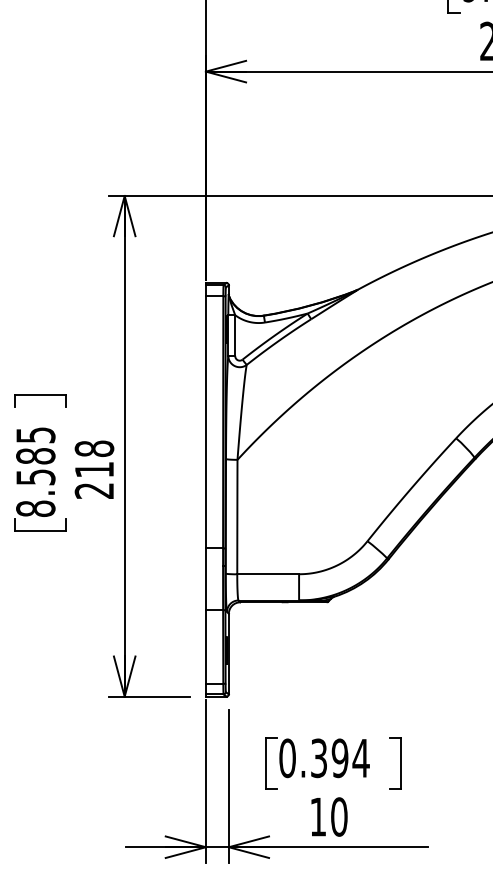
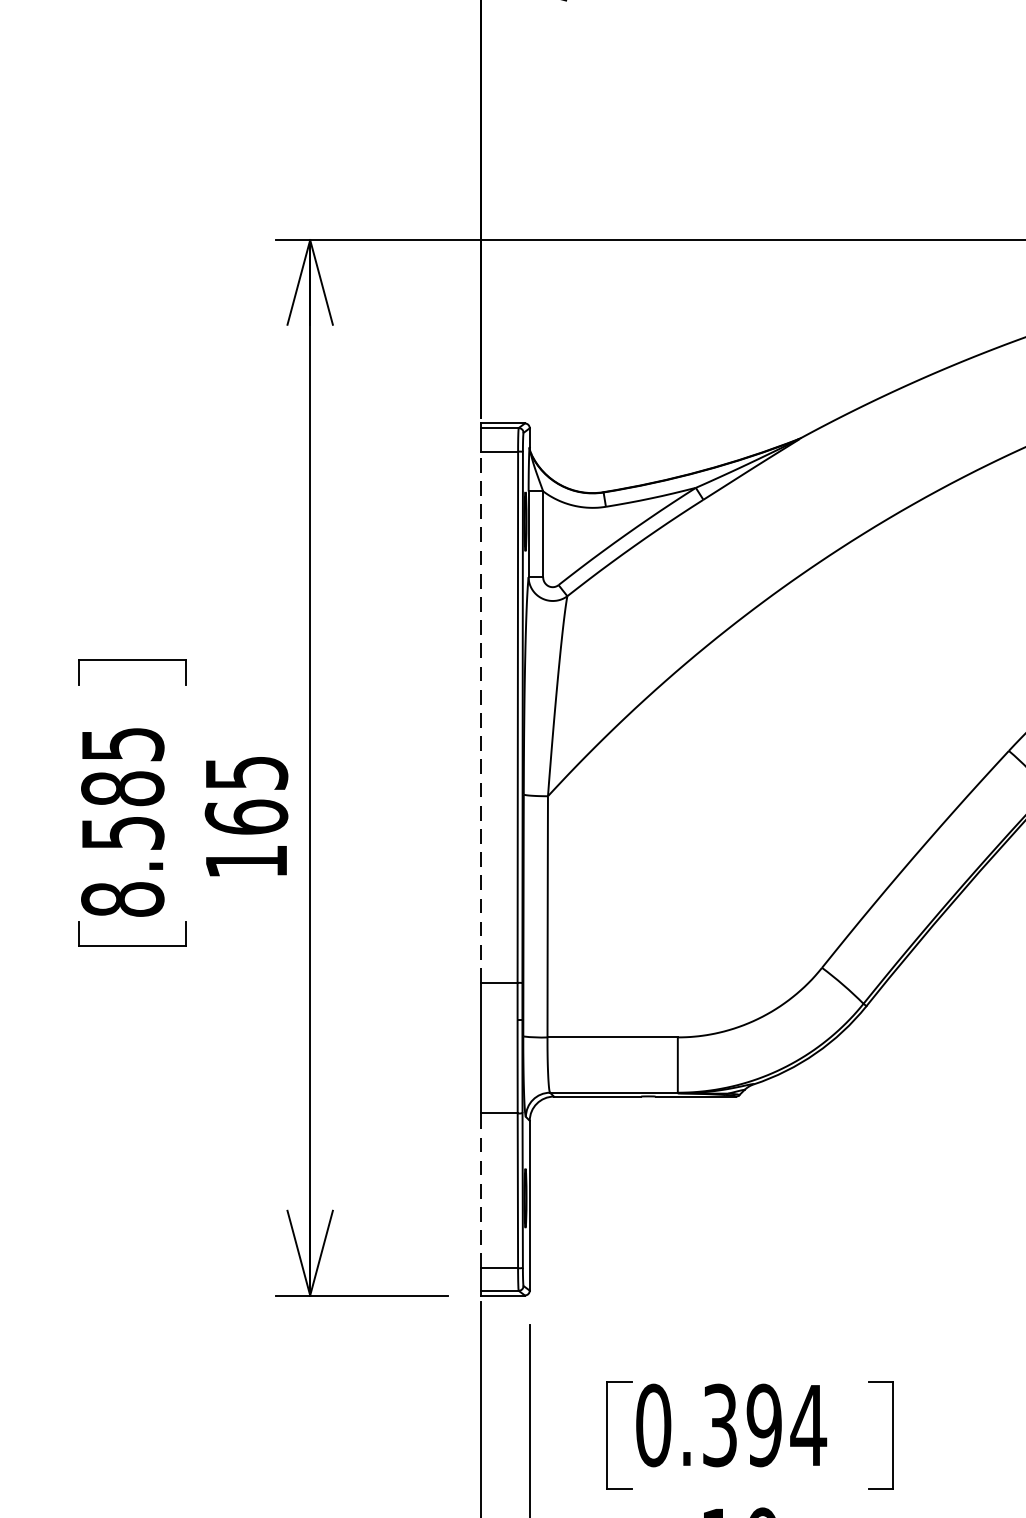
line: (205, 422) -> (480, 717), solid -> dashed
text: (94, 469) -> (246, 816), 218 -> 165
line: (205, 647) -> (480, 1191), solid -> dashed

